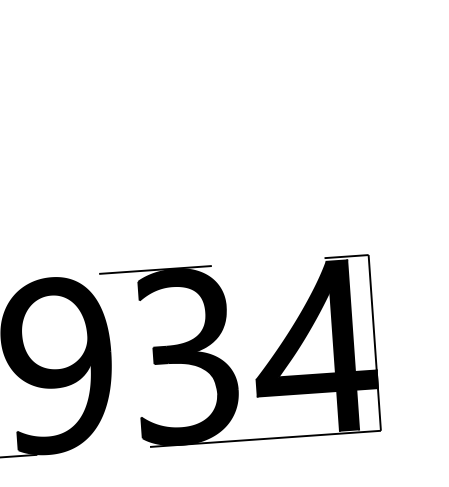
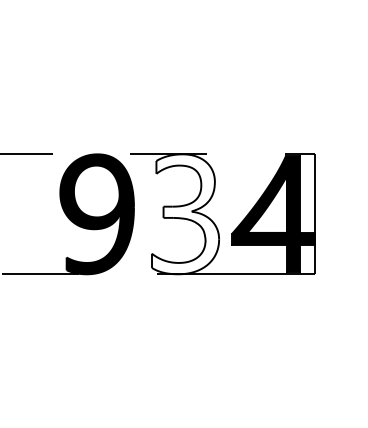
fill: (186, 356) -> (185, 214), removed

